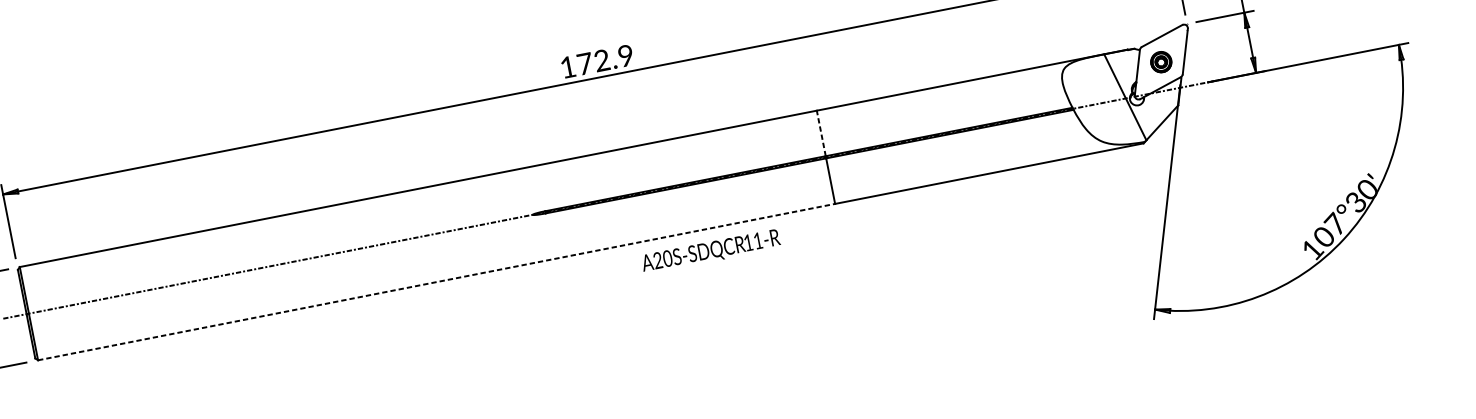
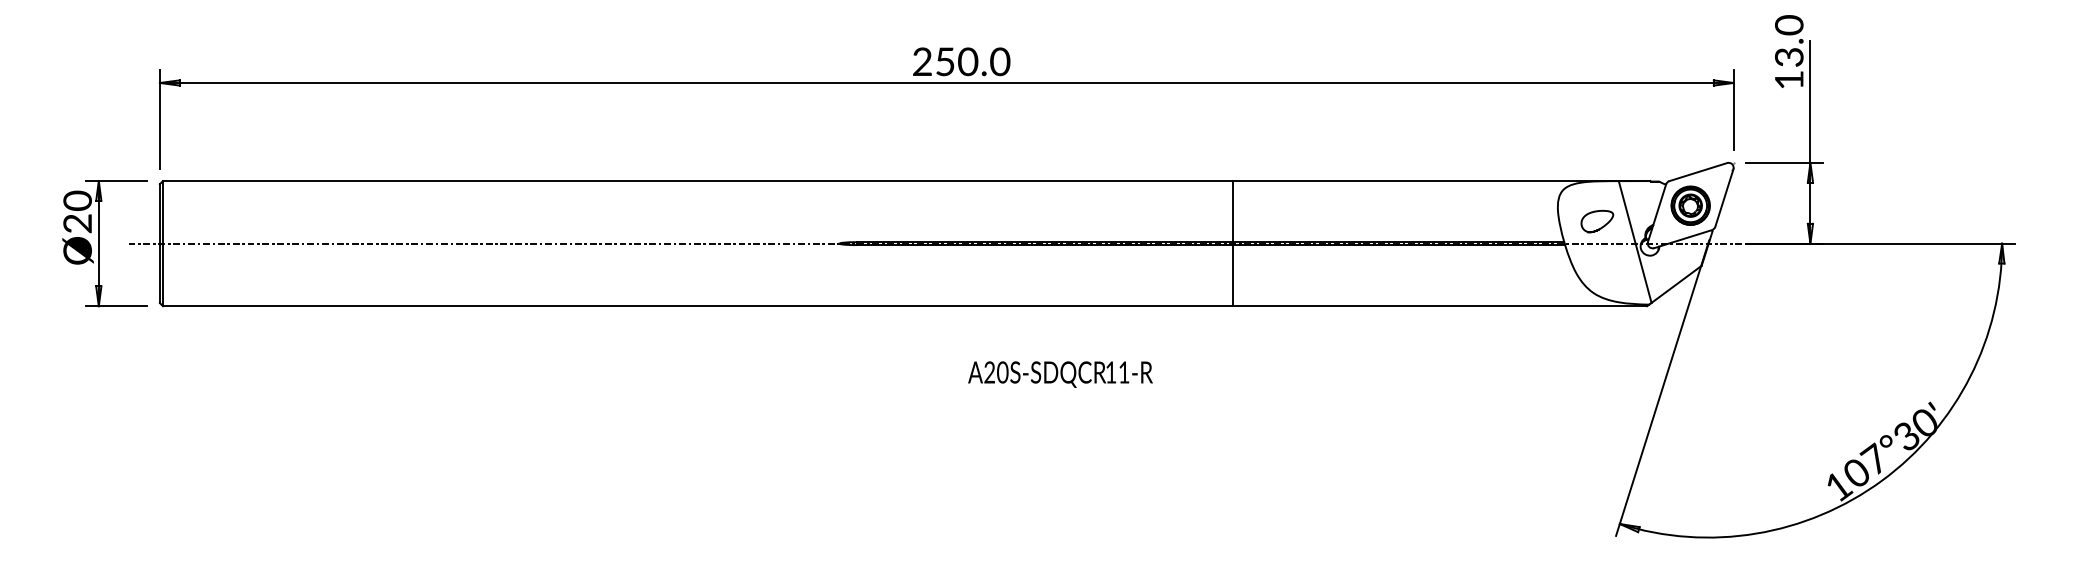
text: (597, 61) -> (961, 61), 172.9 -> 250.0
part: (1161, 62) -> (1690, 205), size x1.43
curve: (1097, 90) -> (1601, 226), added
line: (821, 133) -> (1233, 211), dashed -> solid
text: (711, 251) -> (1060, 374), moved
line: (437, 282) -> (698, 306), dashed -> solid

